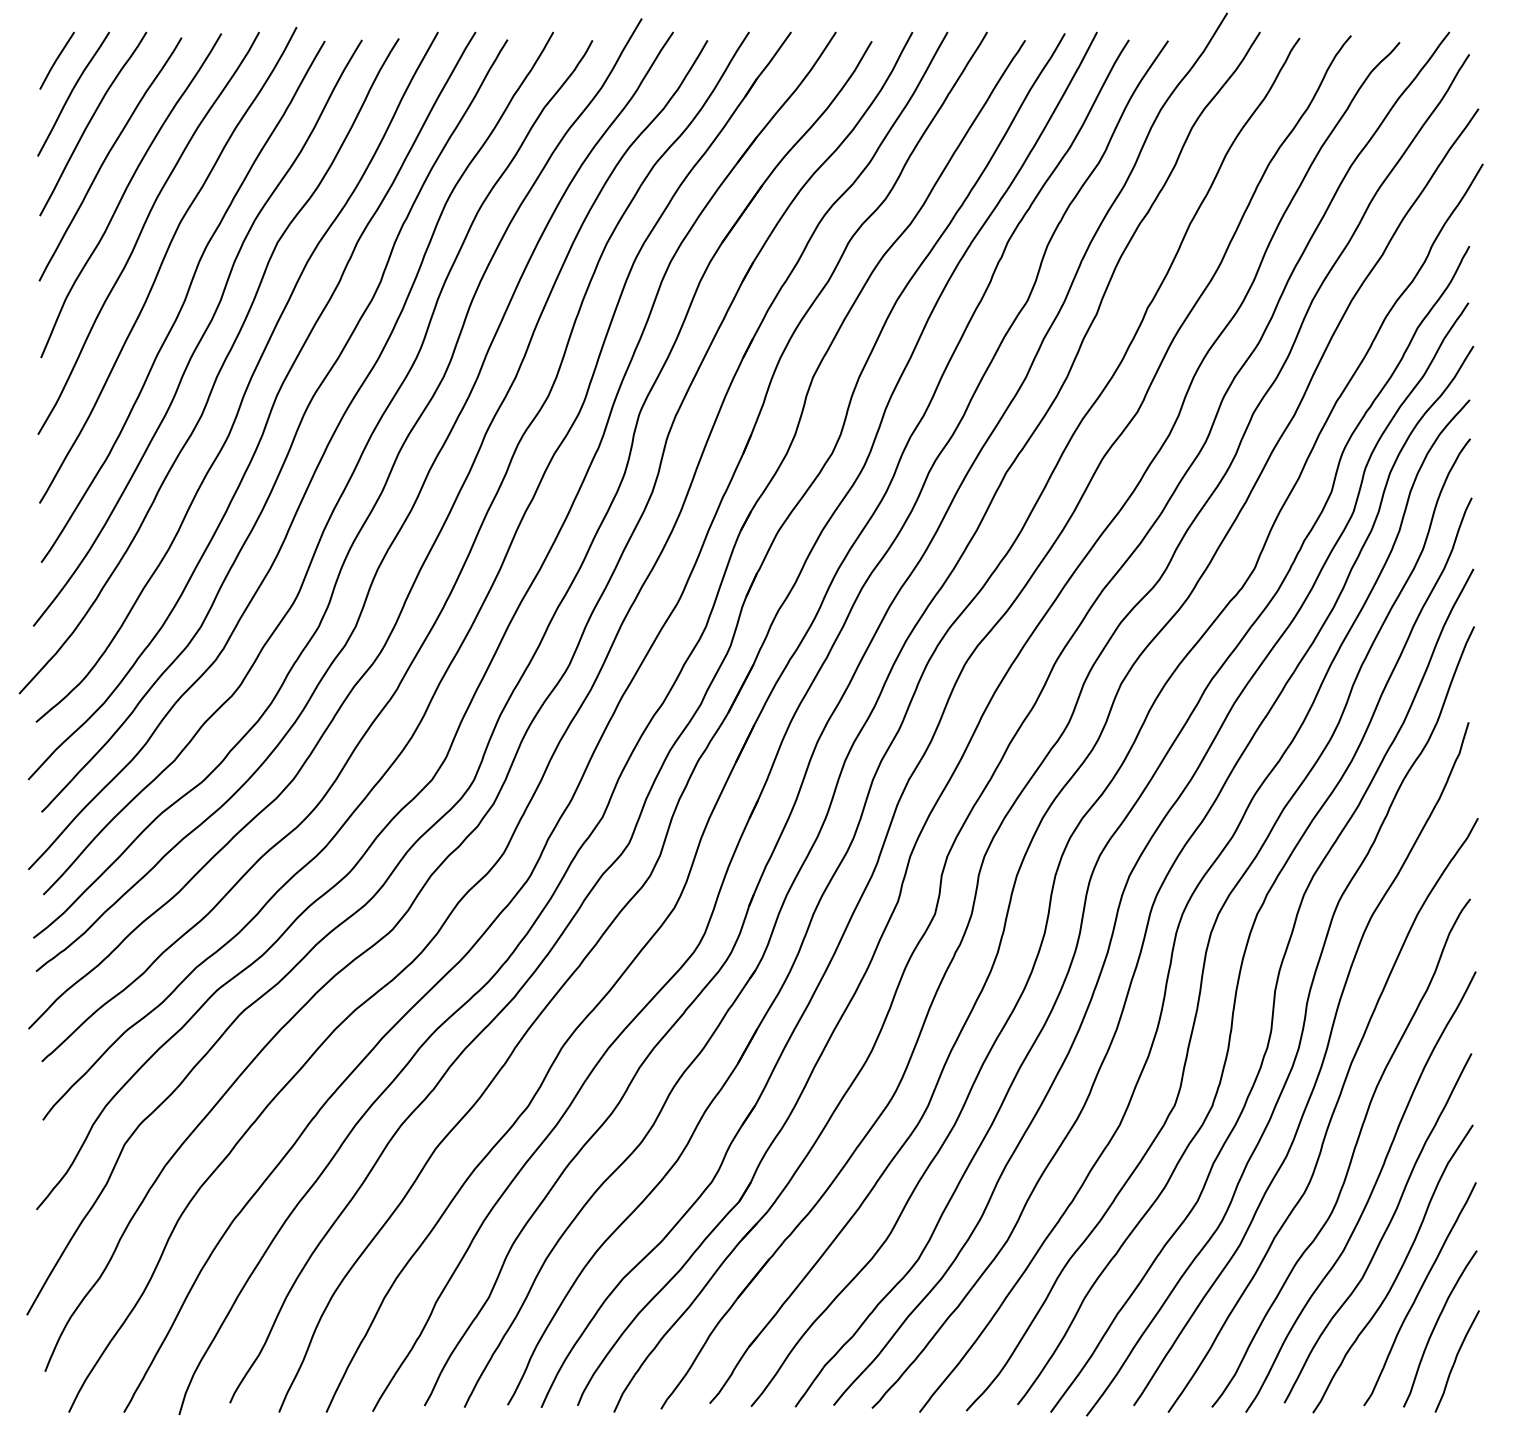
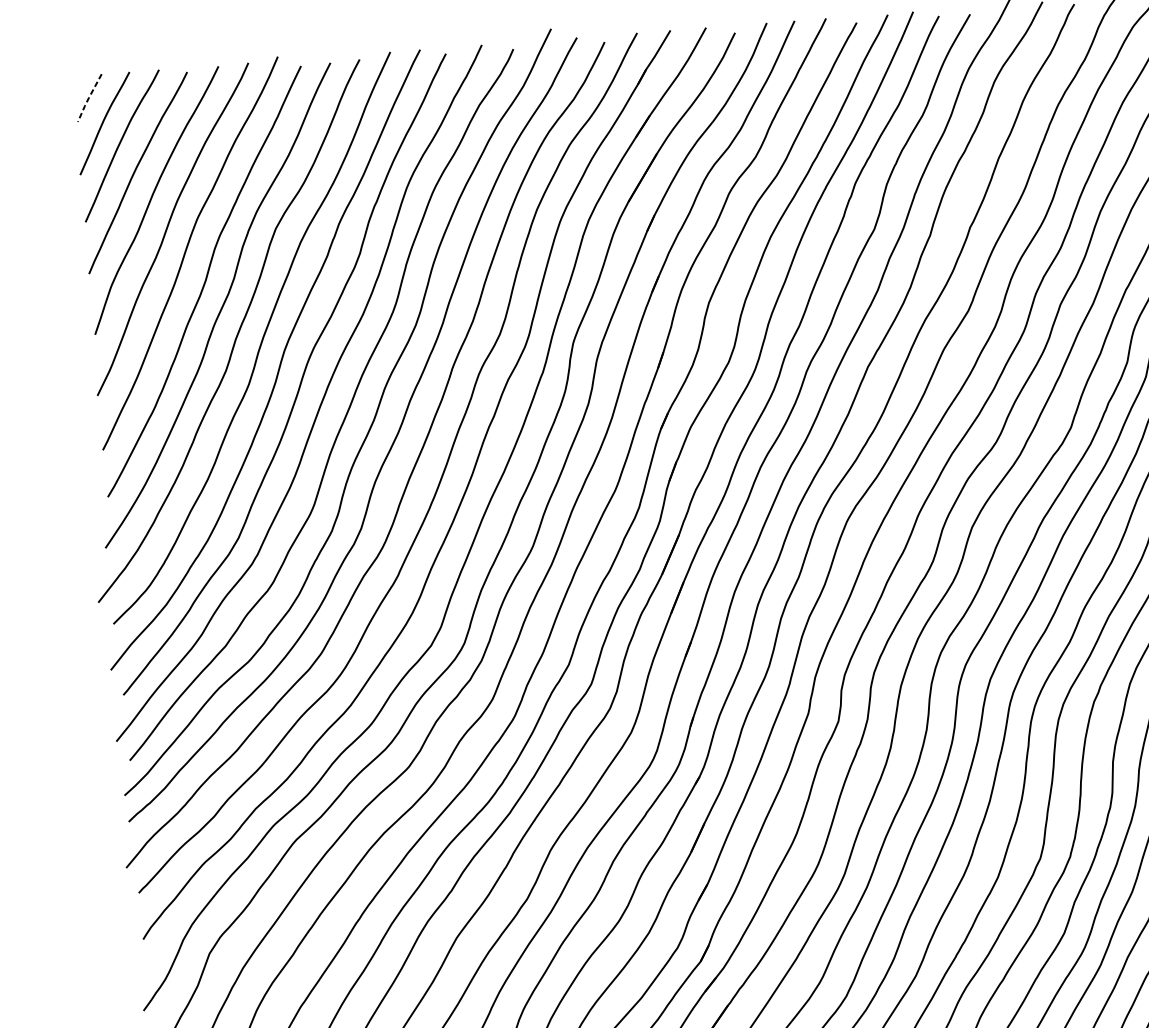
line: (55, 60) -> (88, 97), solid -> dashed

